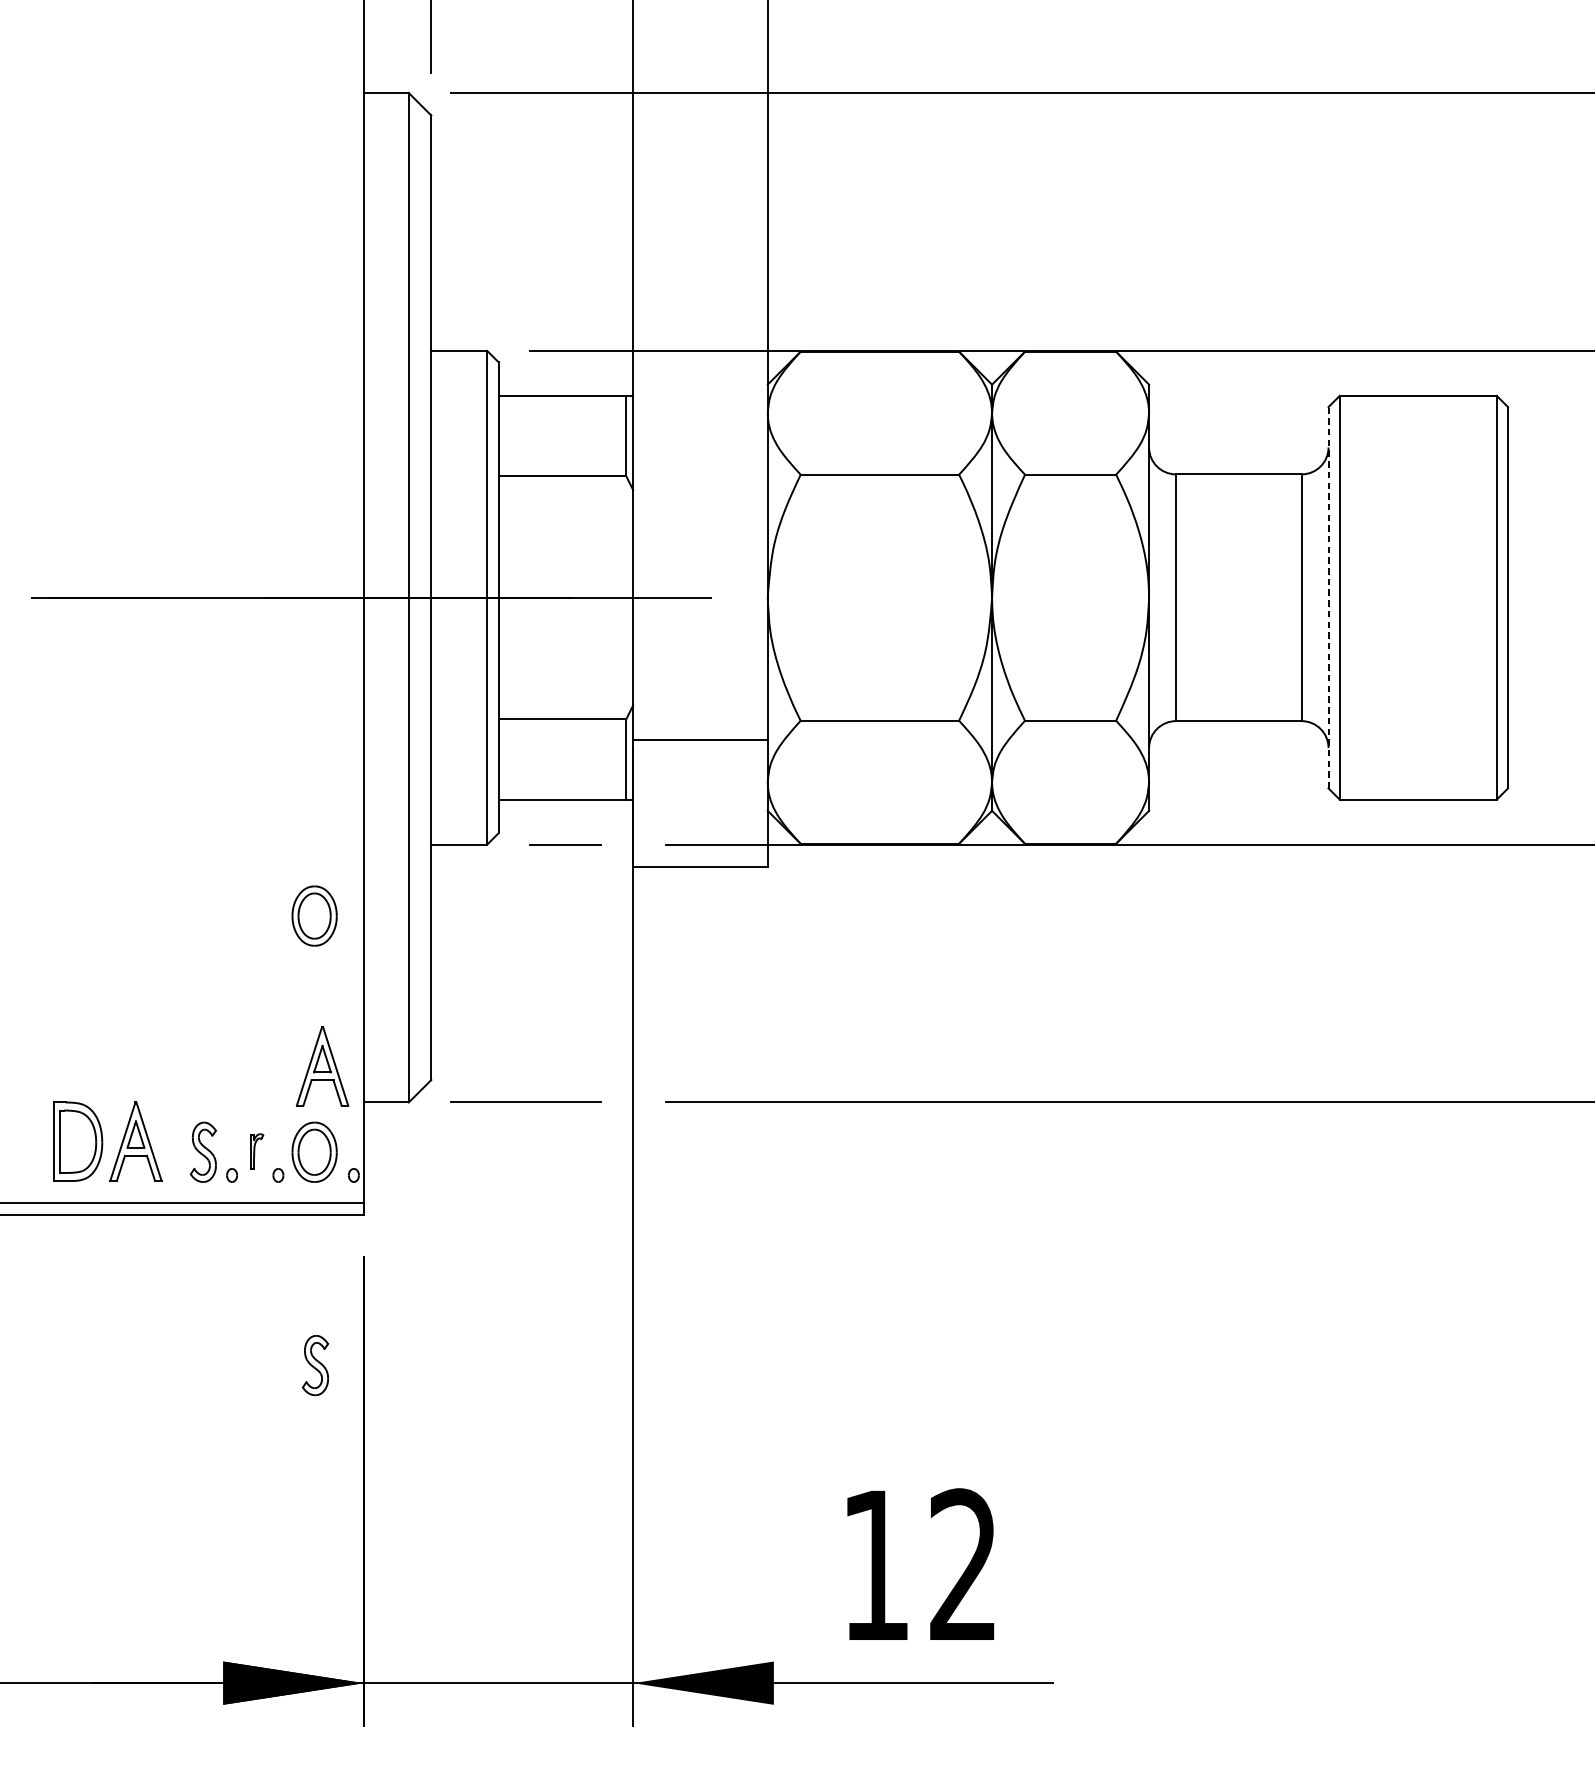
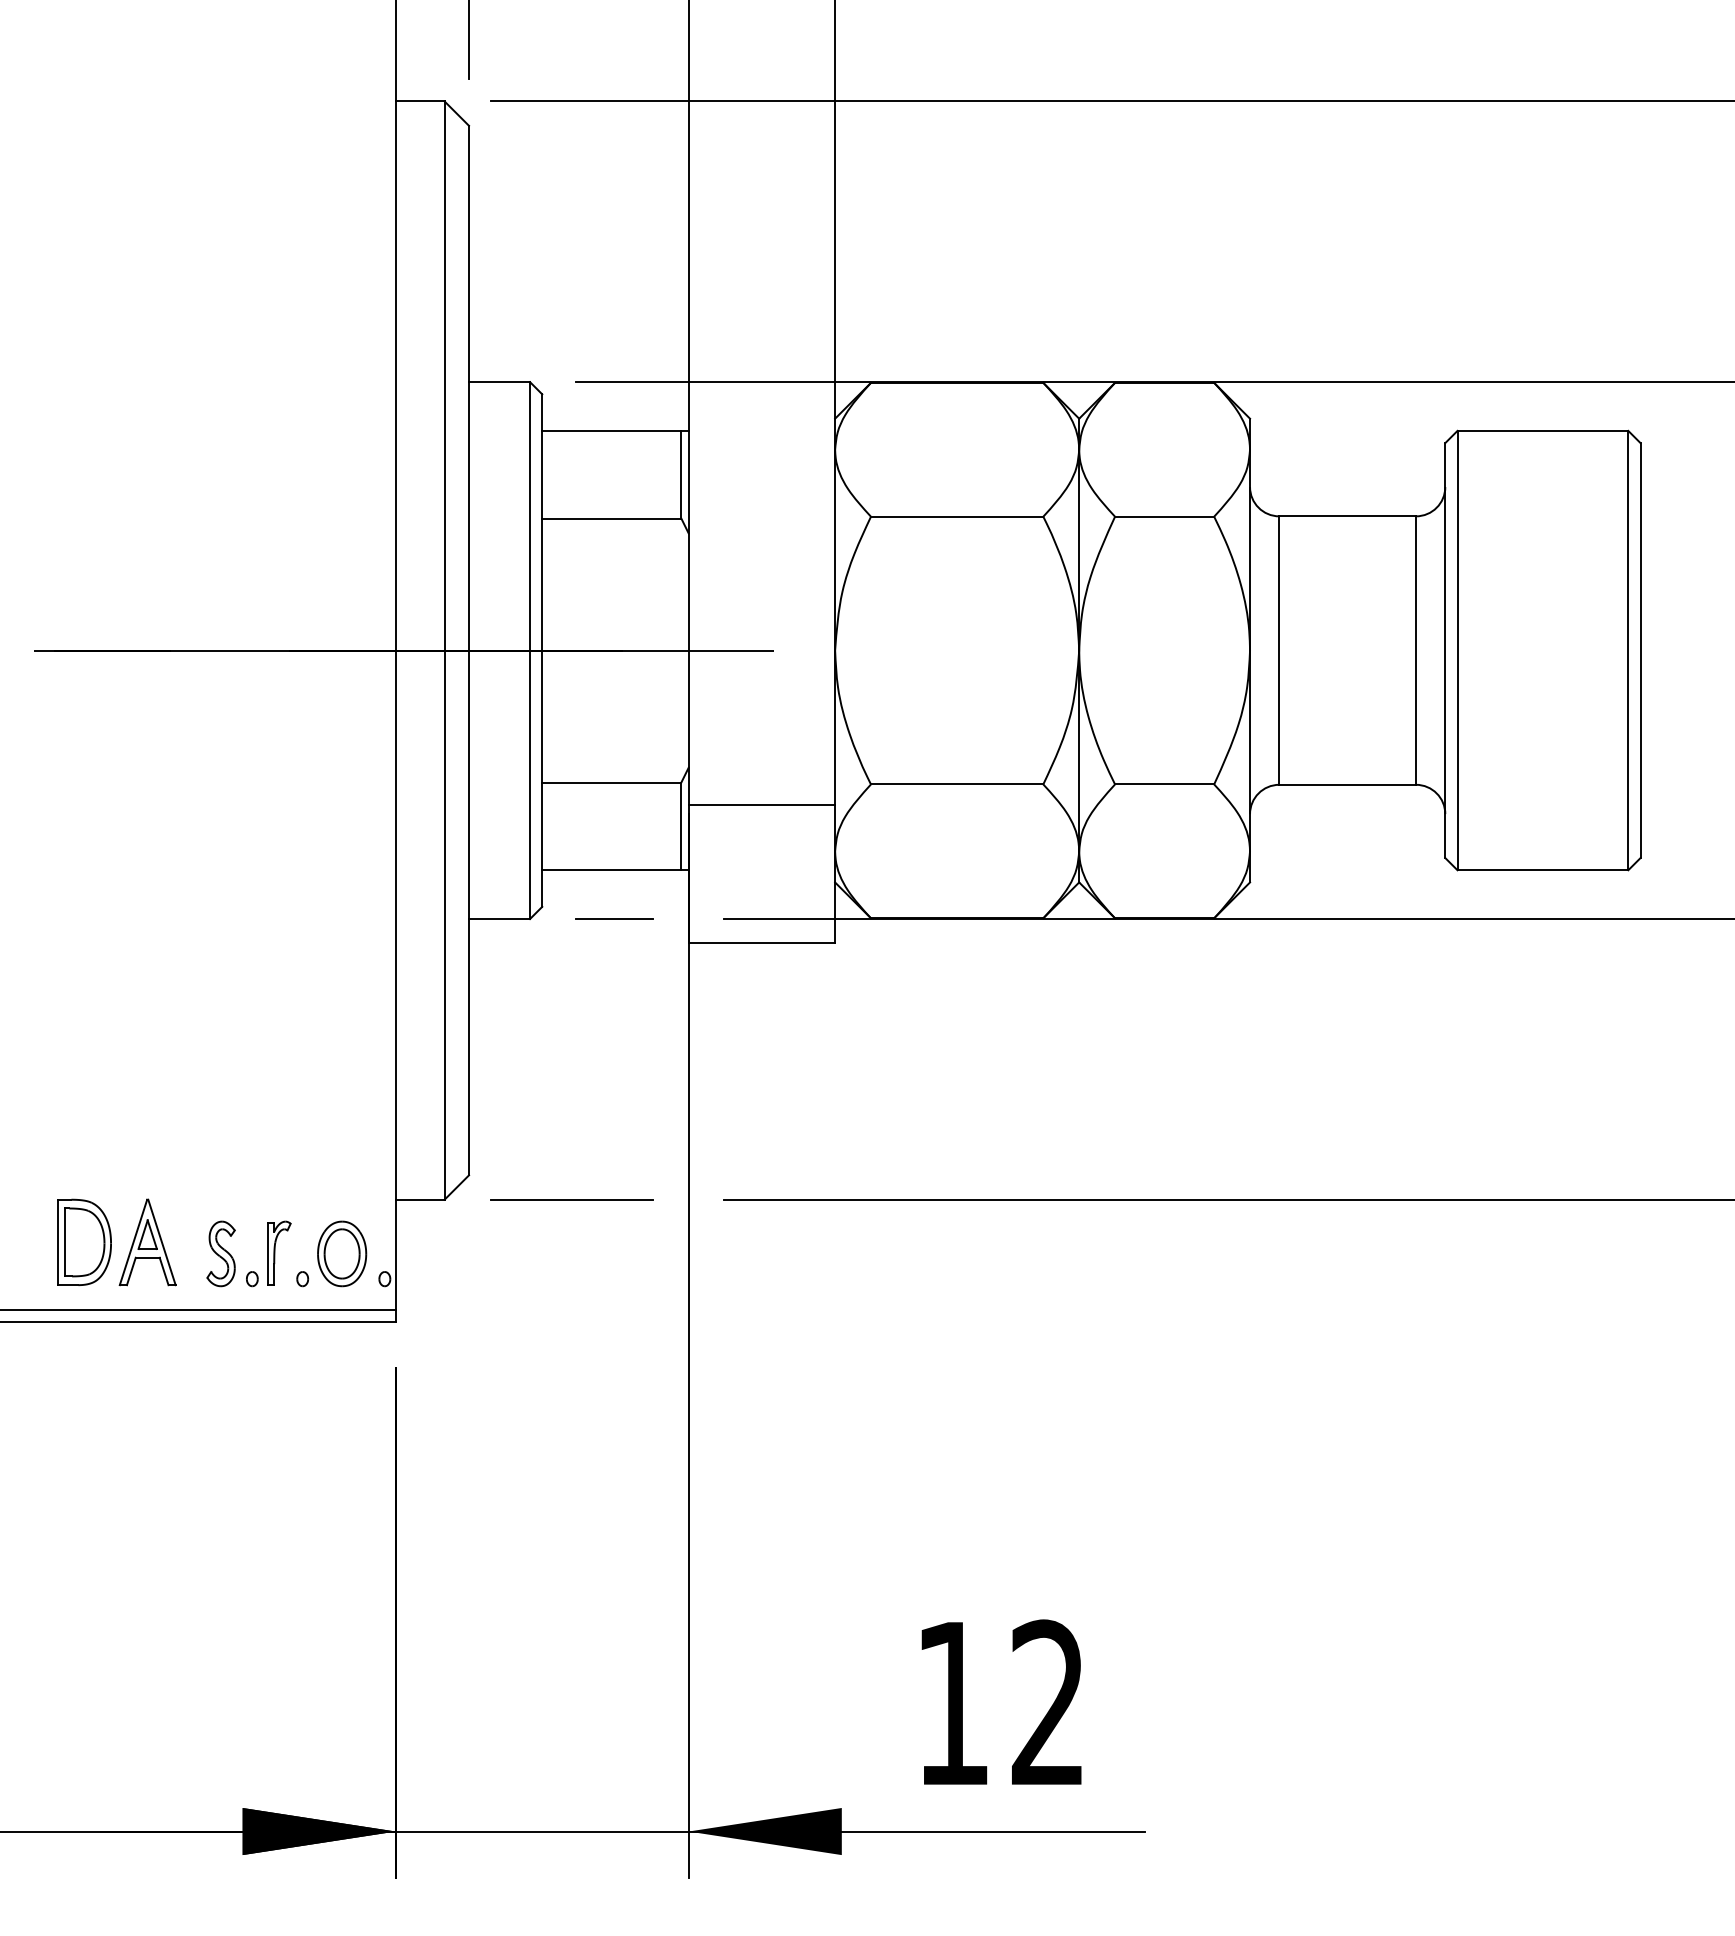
line: (1328, 597) -> (1445, 650), dashed -> solid
part: (314, 915) -> (342, 996), removed
part: (322, 1066) -> (350, 1160), removed
part: (257, 1150) -> (279, 1252), size x1.67
part: (314, 1365) -> (342, 1485), removed

